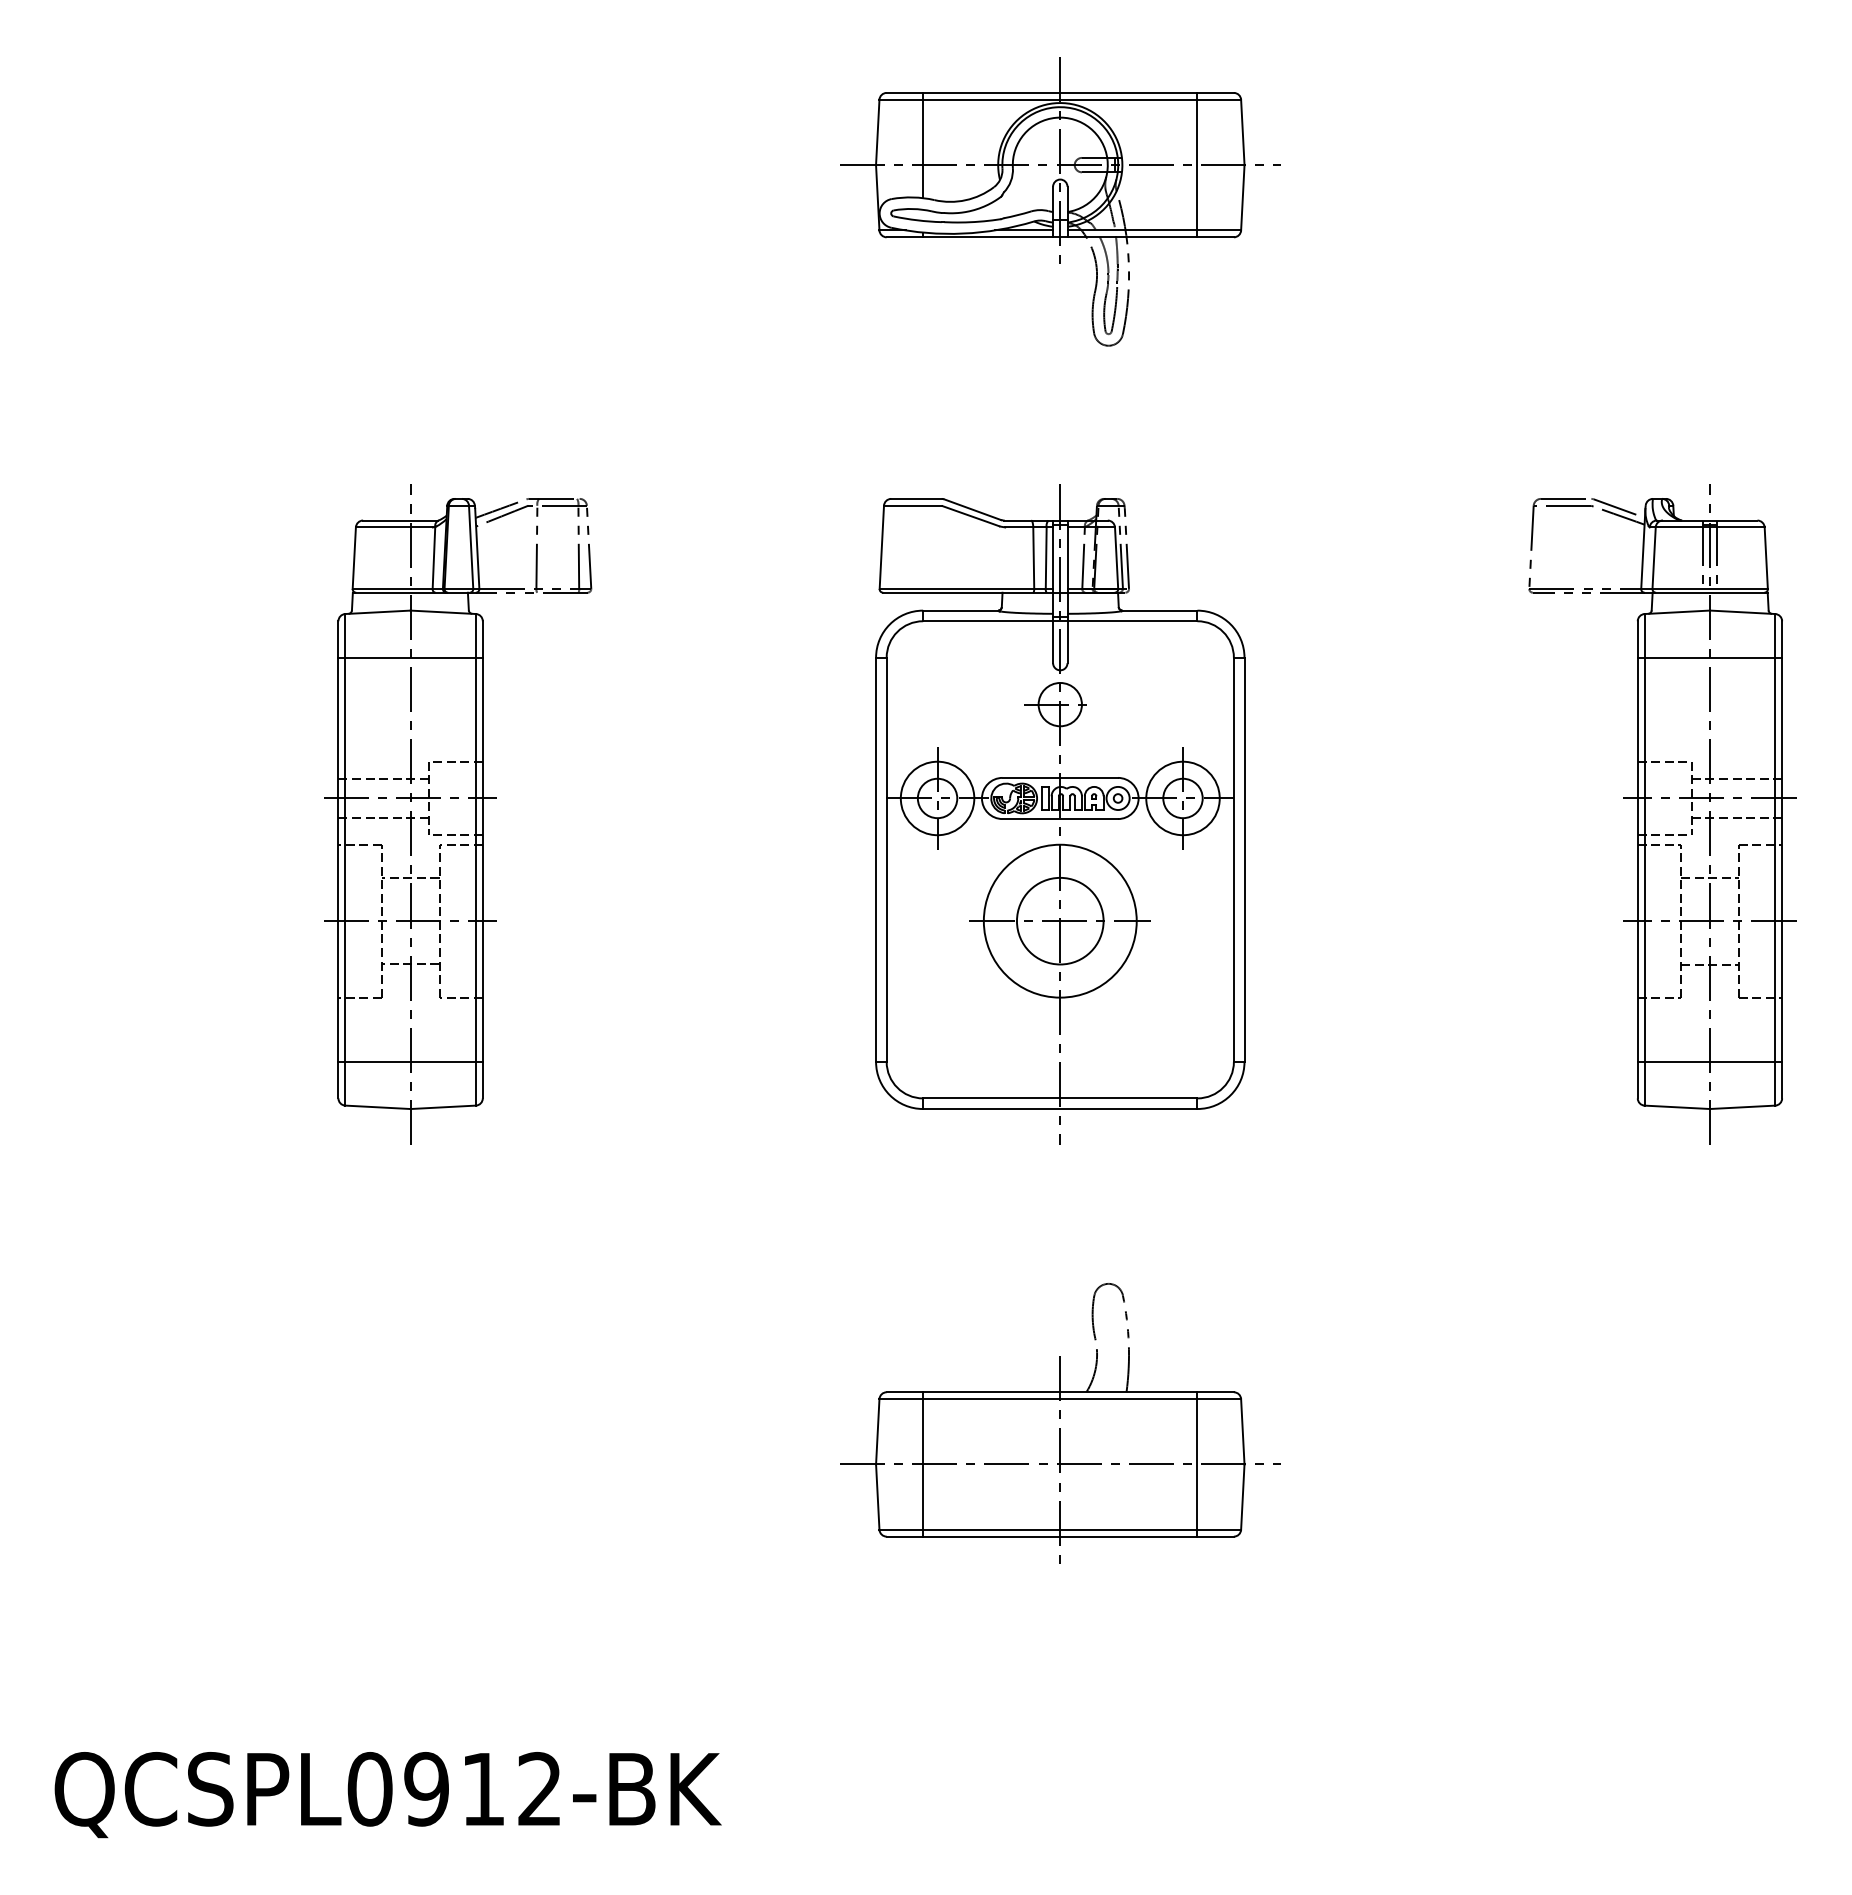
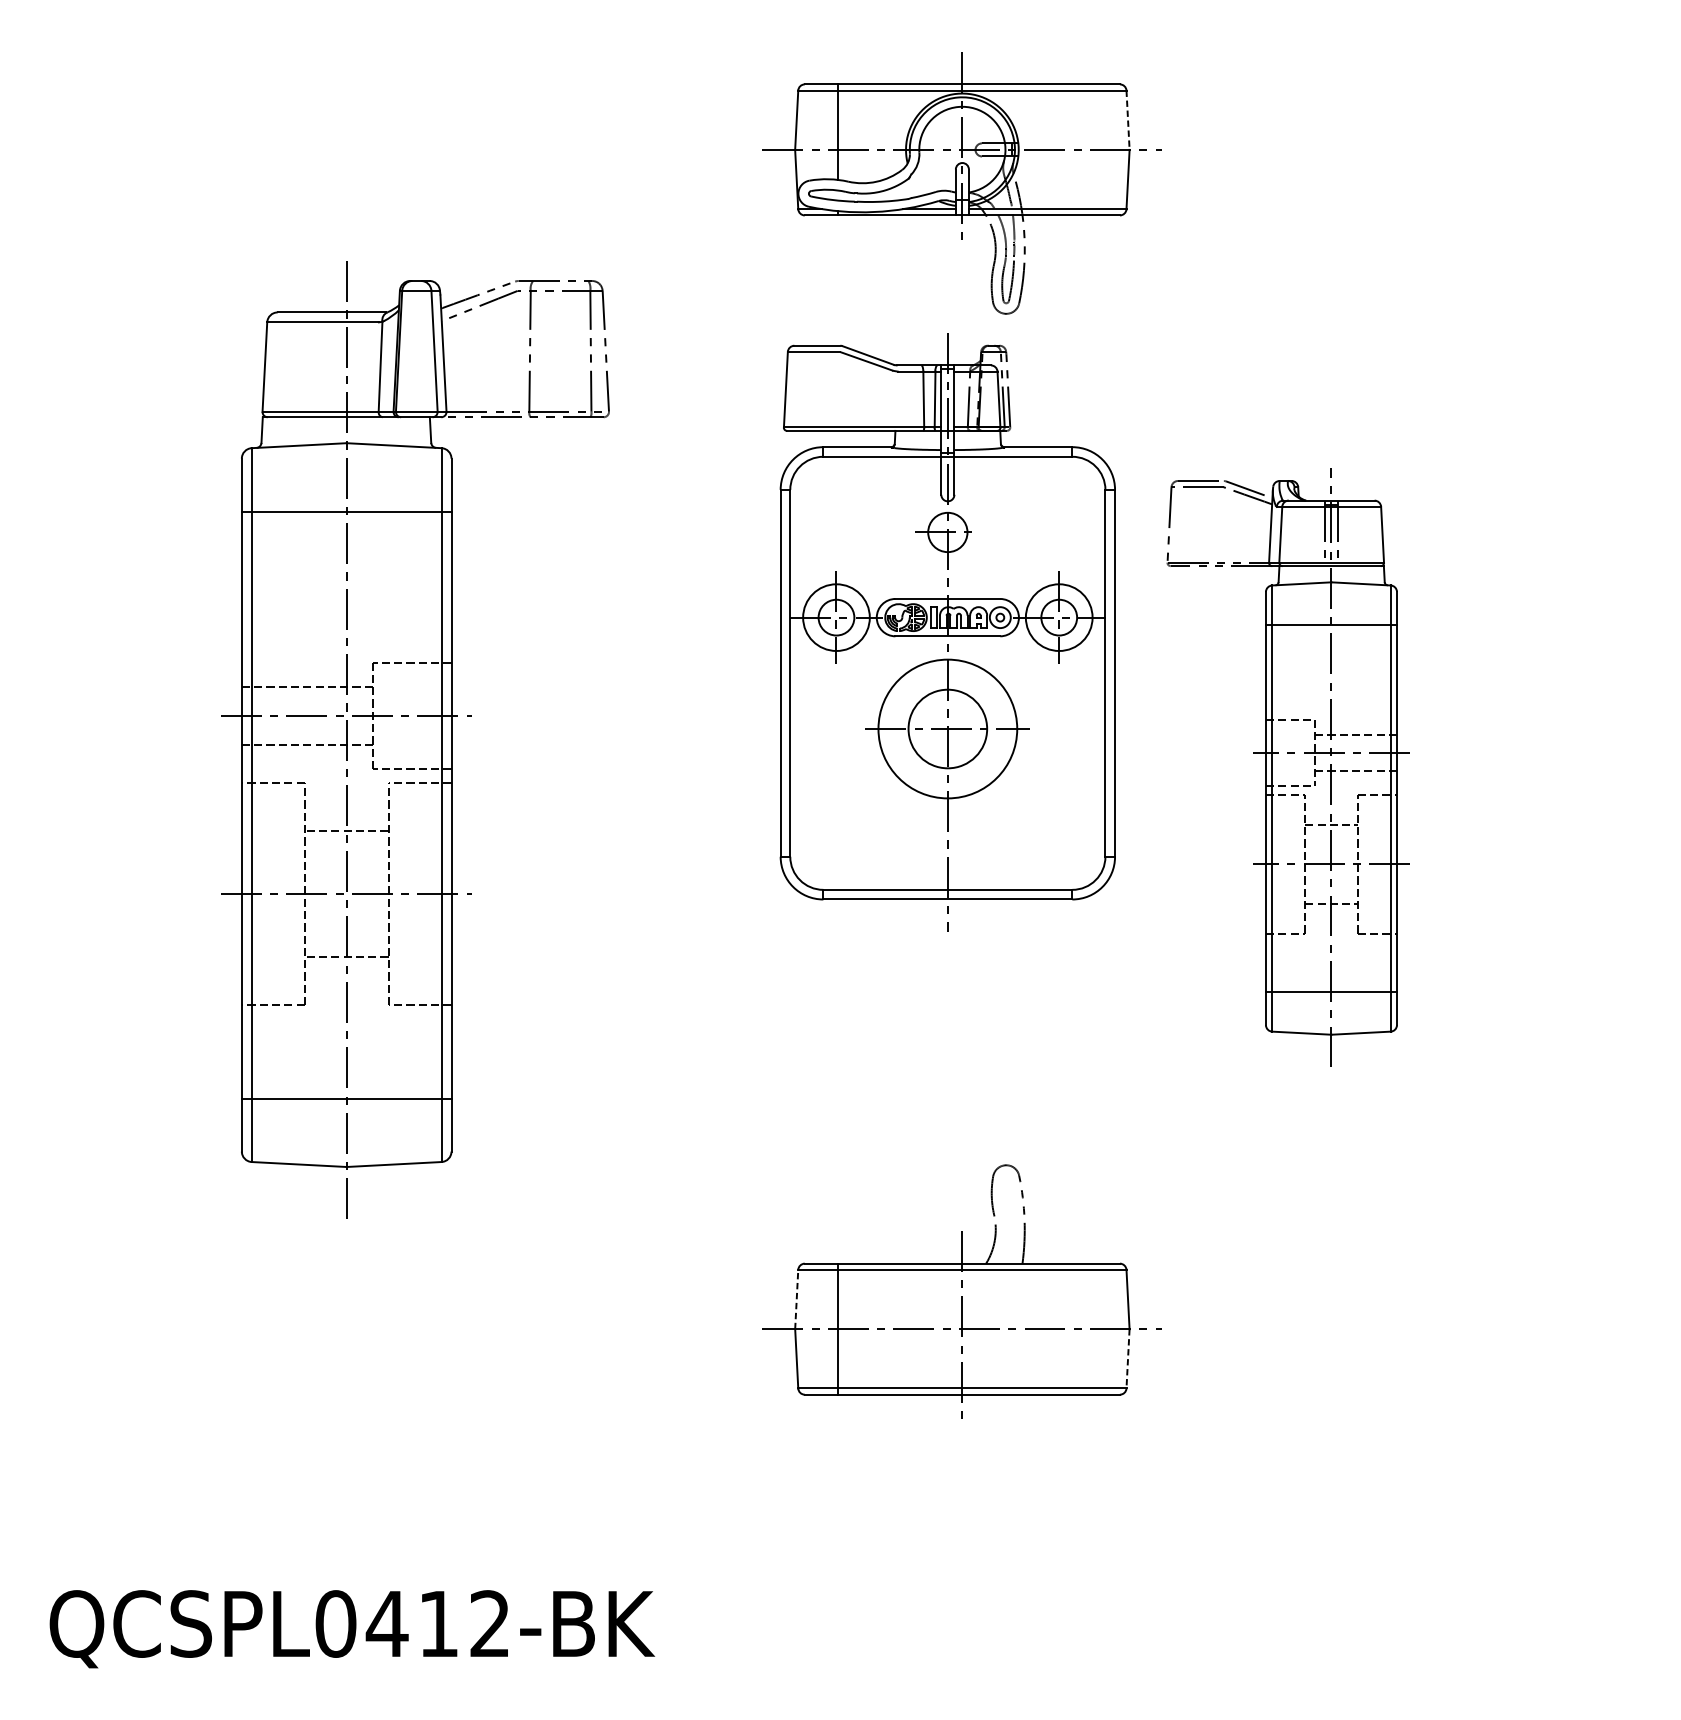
line: (1242, 132) -> (1127, 120), solid -> dashed
line: (1197, 164) -> (1086, 149), removed
part: (458, 814) -> (416, 739), size x1.6
part: (1060, 814) -> (948, 632), moved
part: (1662, 814) -> (1288, 767), moved
line: (877, 1431) -> (796, 1299), solid -> dashed
line: (1197, 1464) -> (1086, 1329), removed
line: (1242, 1497) -> (1127, 1359), solid -> dashed
text: (426, 1789) -> (387, 1624), QCSPL0912-BK -> QCSPL0412-BK

